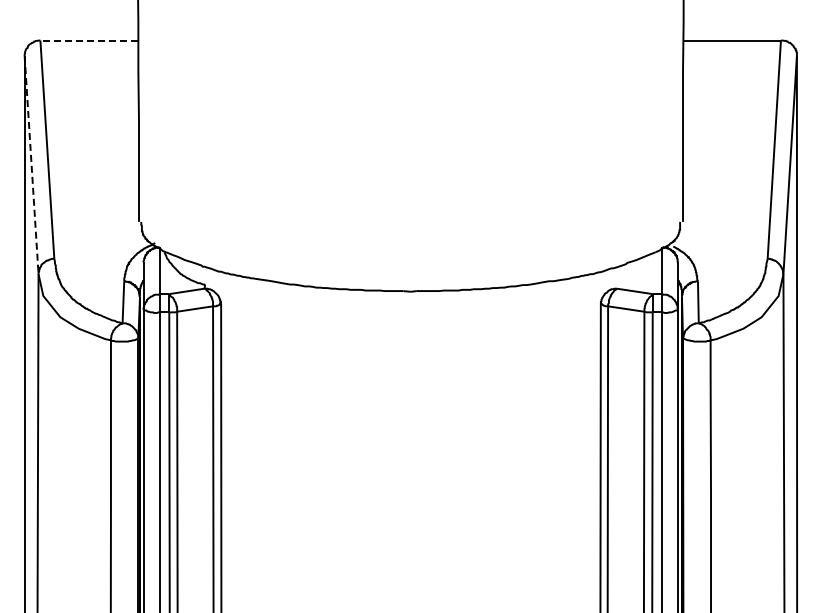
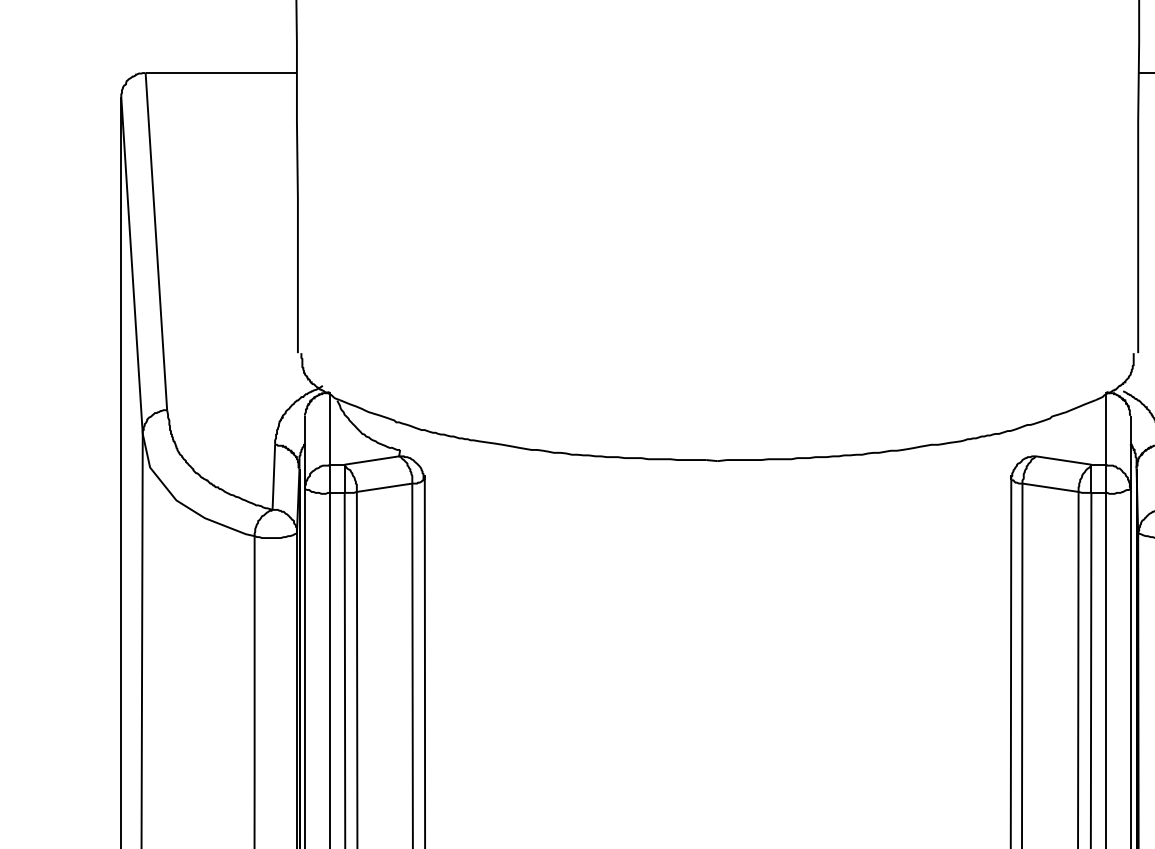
line: (89, 40) -> (221, 72), dashed -> solid
line: (31, 165) -> (131, 266), dashed -> solid

